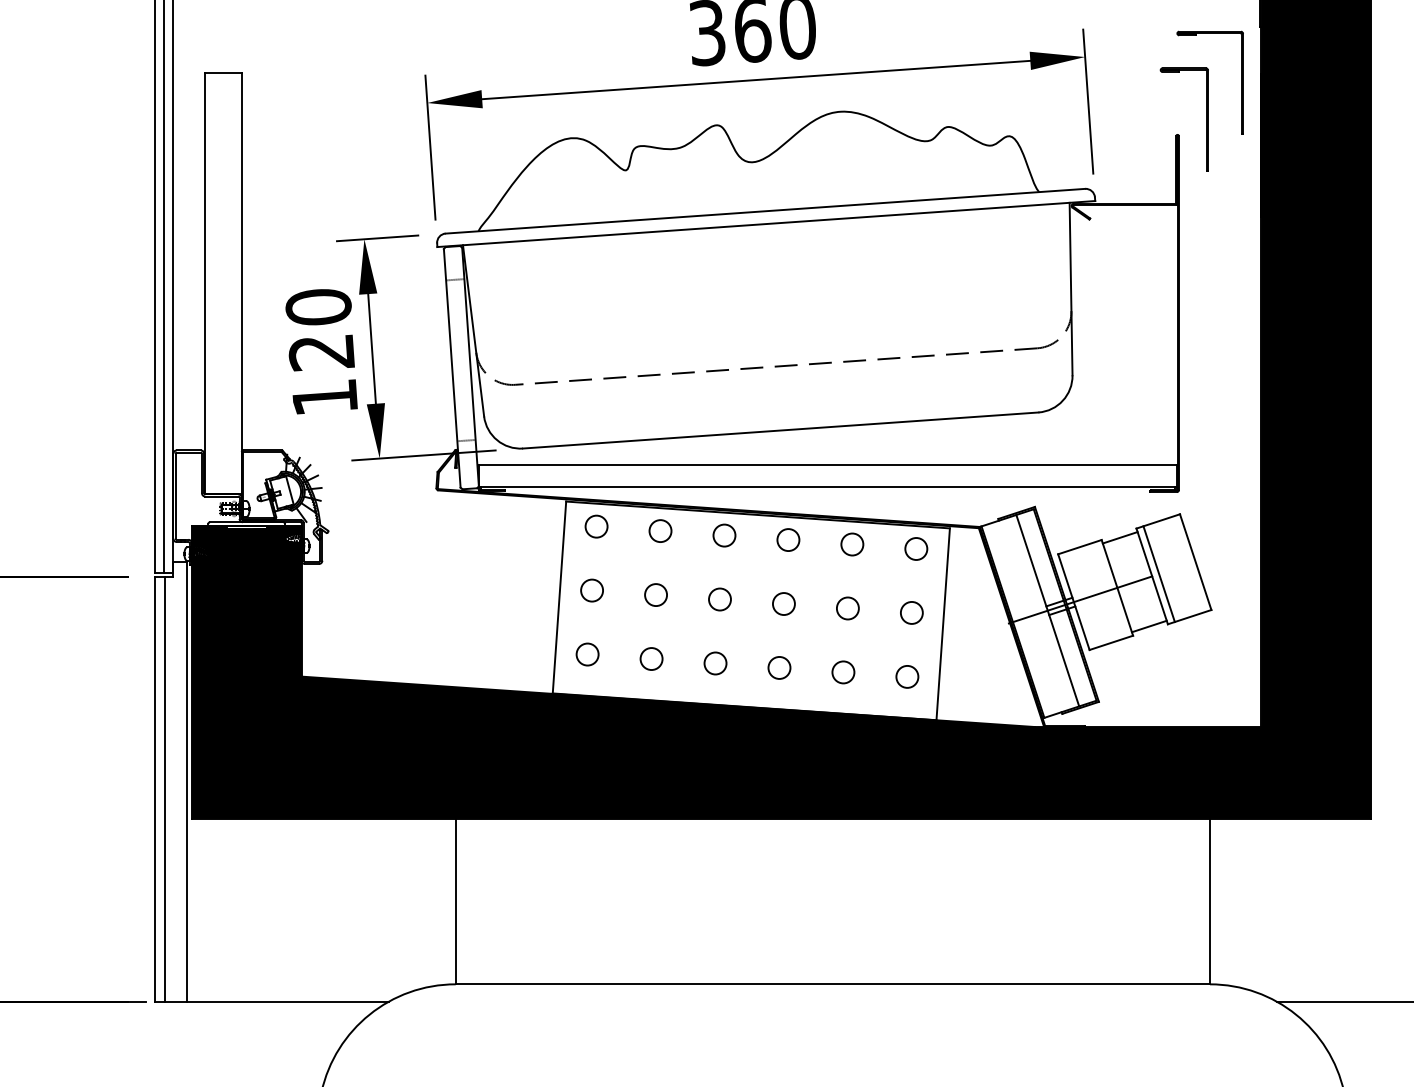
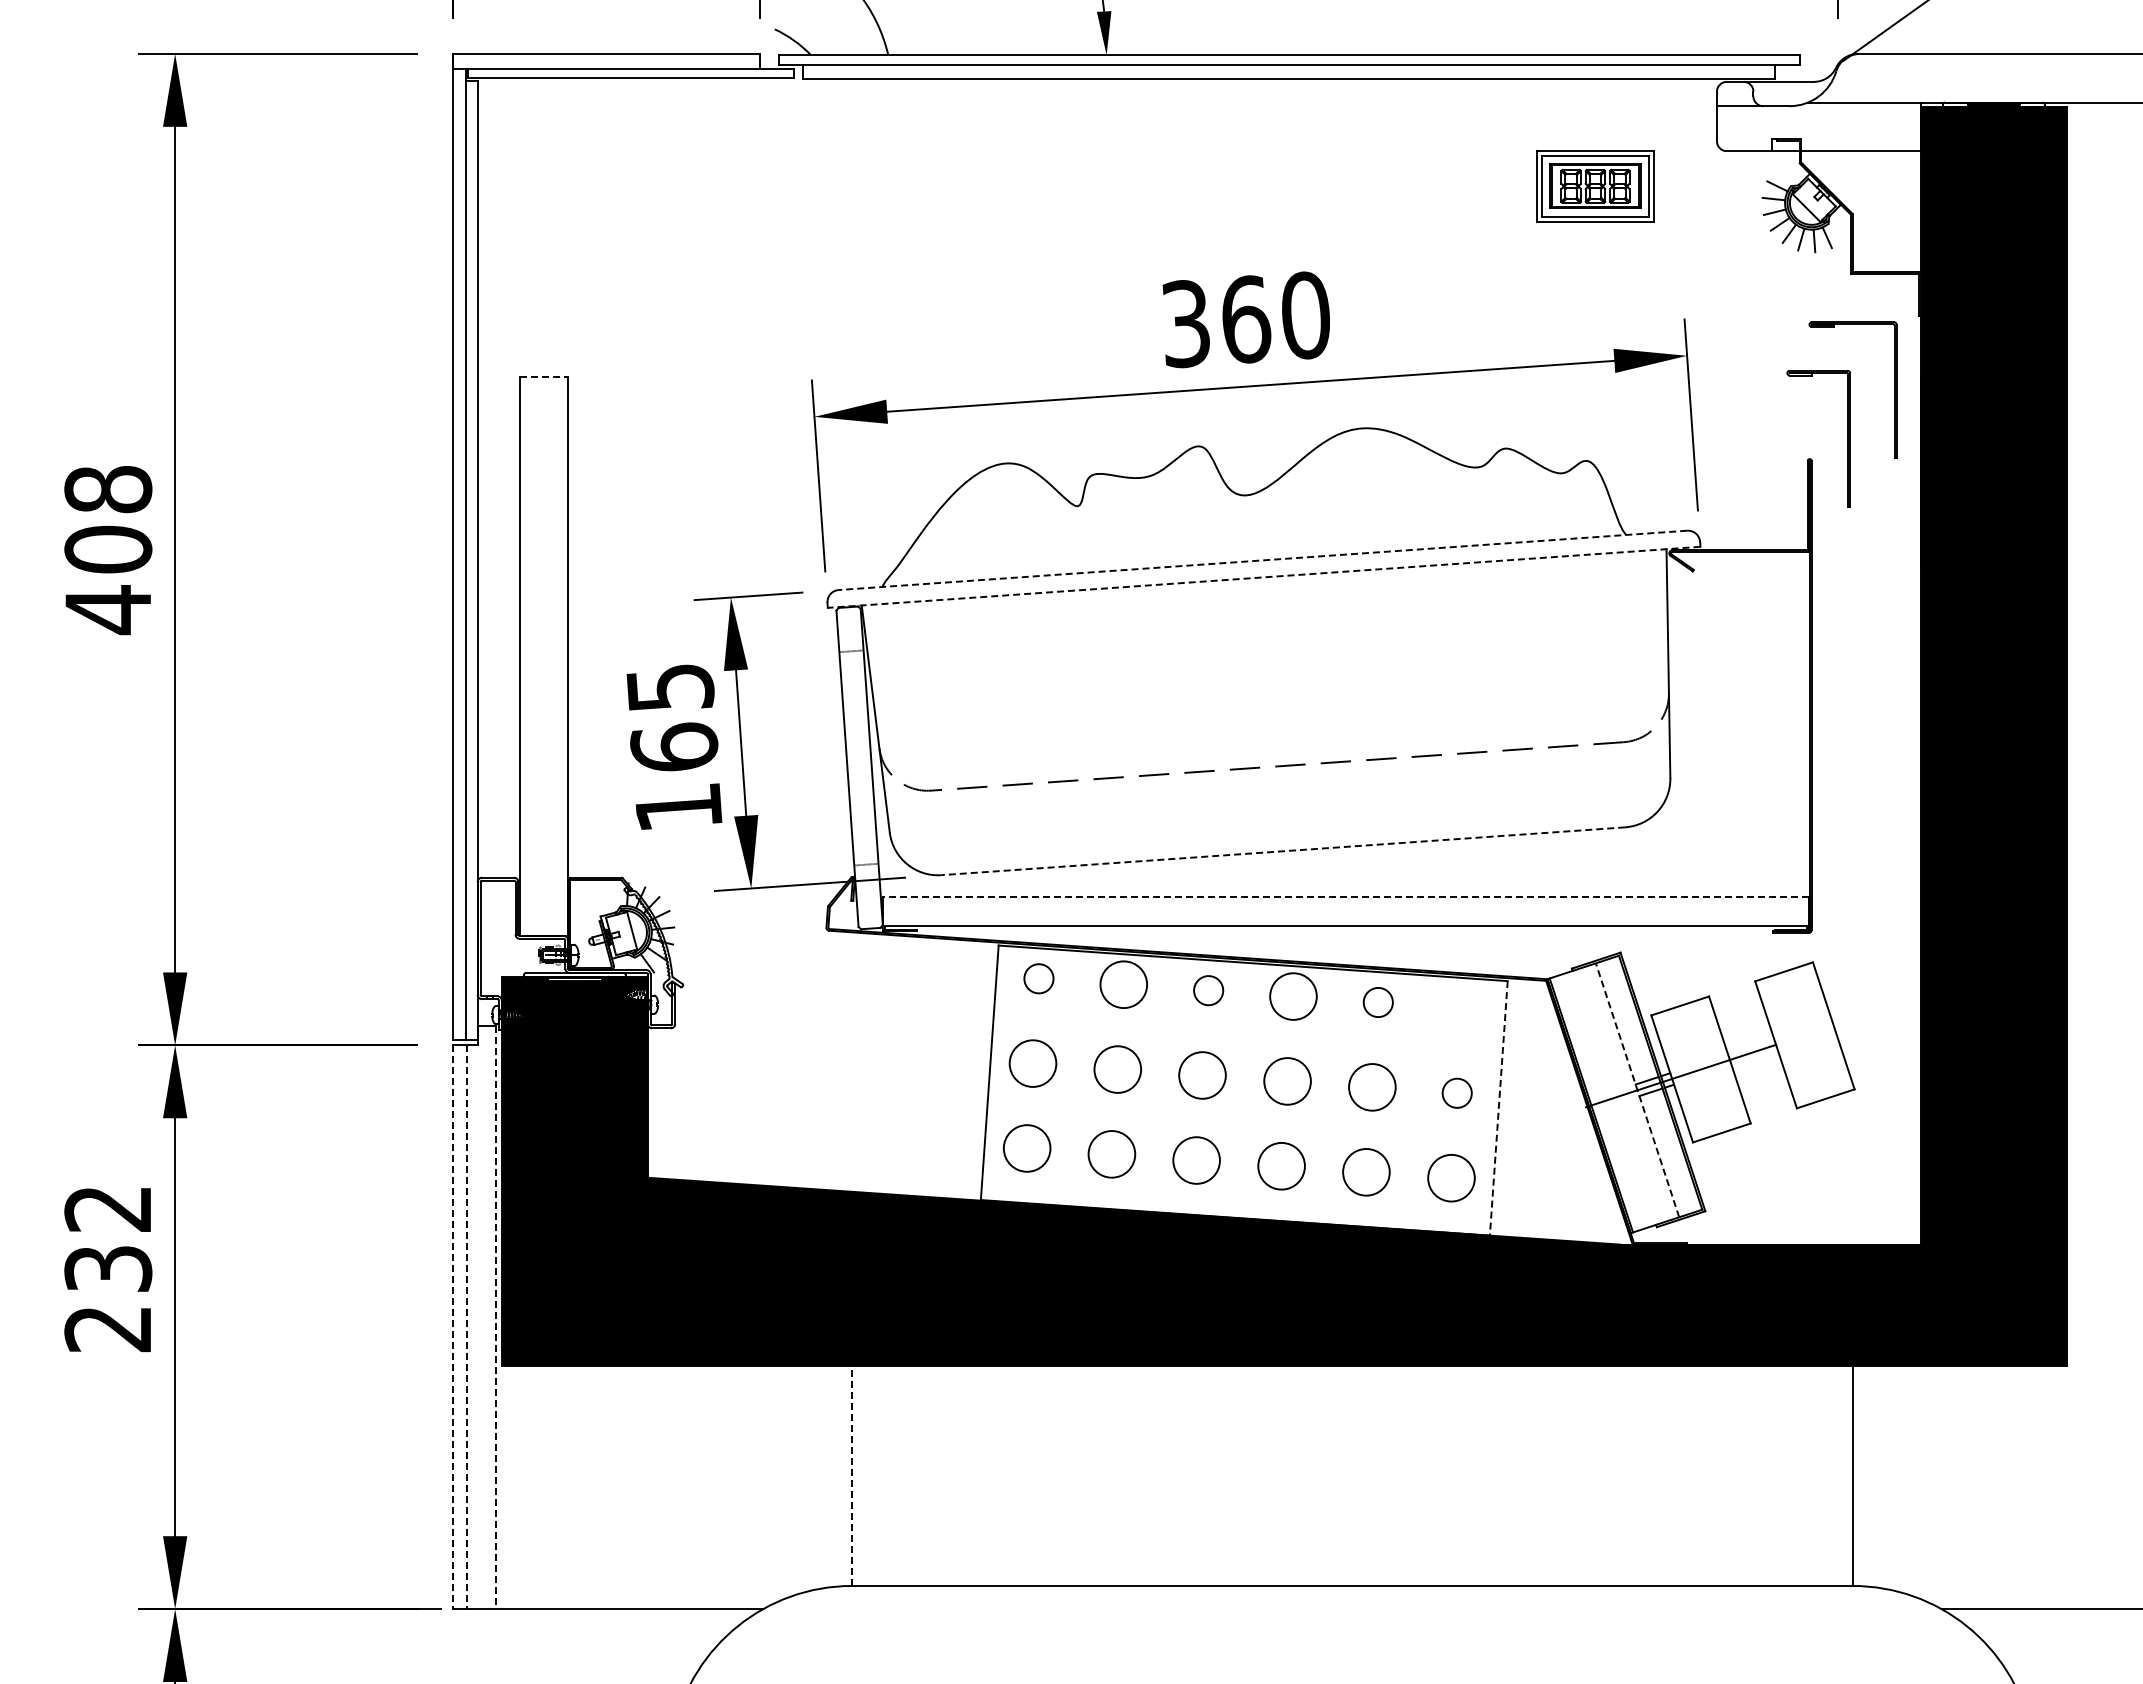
line: (223, 73) -> (544, 377), solid -> dashed
line: (765, 211) -> (1262, 560), solid -> dashed
line: (765, 224) -> (1263, 577), solid -> dashed
text: (320, 329) -> (672, 717), 120 -> 165
line: (780, 430) -> (1283, 851), solid -> dashed
line: (828, 465) -> (1346, 897), solid -> dashed
circle: (660, 530) -> (1123, 984), size x1.6
line: (1120, 537) -> (1733, 993), removed
circle: (788, 539) -> (1293, 996), size x1.6
circle: (915, 549) -> (1462, 1008), removed
line: (1159, 573) -> (1785, 1041), removed
circle: (591, 590) -> (1032, 1063), size x1.6
circle: (655, 595) -> (1117, 1069), size x1.6
circle: (719, 599) -> (1202, 1075), size x1.6
circle: (783, 604) -> (1287, 1081), size x1.6
circle: (847, 607) -> (1371, 1086), size x1.6
line: (1047, 610) -> (1637, 1090), solid -> dashed
line: (942, 624) -> (1498, 1108), solid -> dashed
line: (1149, 625) -> (1772, 1110), removed
circle: (587, 654) -> (1026, 1148), size x1.6
circle: (651, 659) -> (1111, 1154), size x1.6
circle: (715, 662) -> (1196, 1159), size x1.6
circle: (779, 667) -> (1281, 1165), size x1.6
circle: (843, 671) -> (1366, 1171), size x1.6
circle: (906, 676) -> (1450, 1177), size x1.6
line: (186, 781) -> (495, 1317), solid -> dashed
line: (155, 789) -> (453, 1327), solid -> dashed
line: (165, 789) -> (466, 1327), solid -> dashed
line: (456, 901) -> (852, 1476), solid -> dashed

